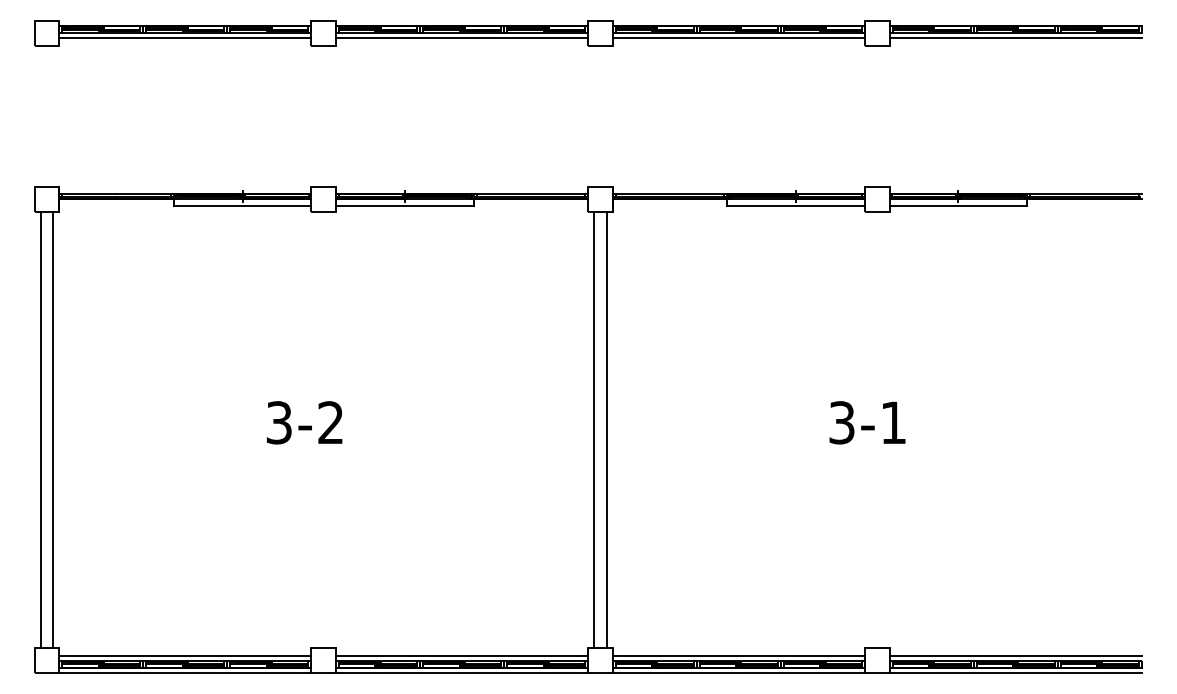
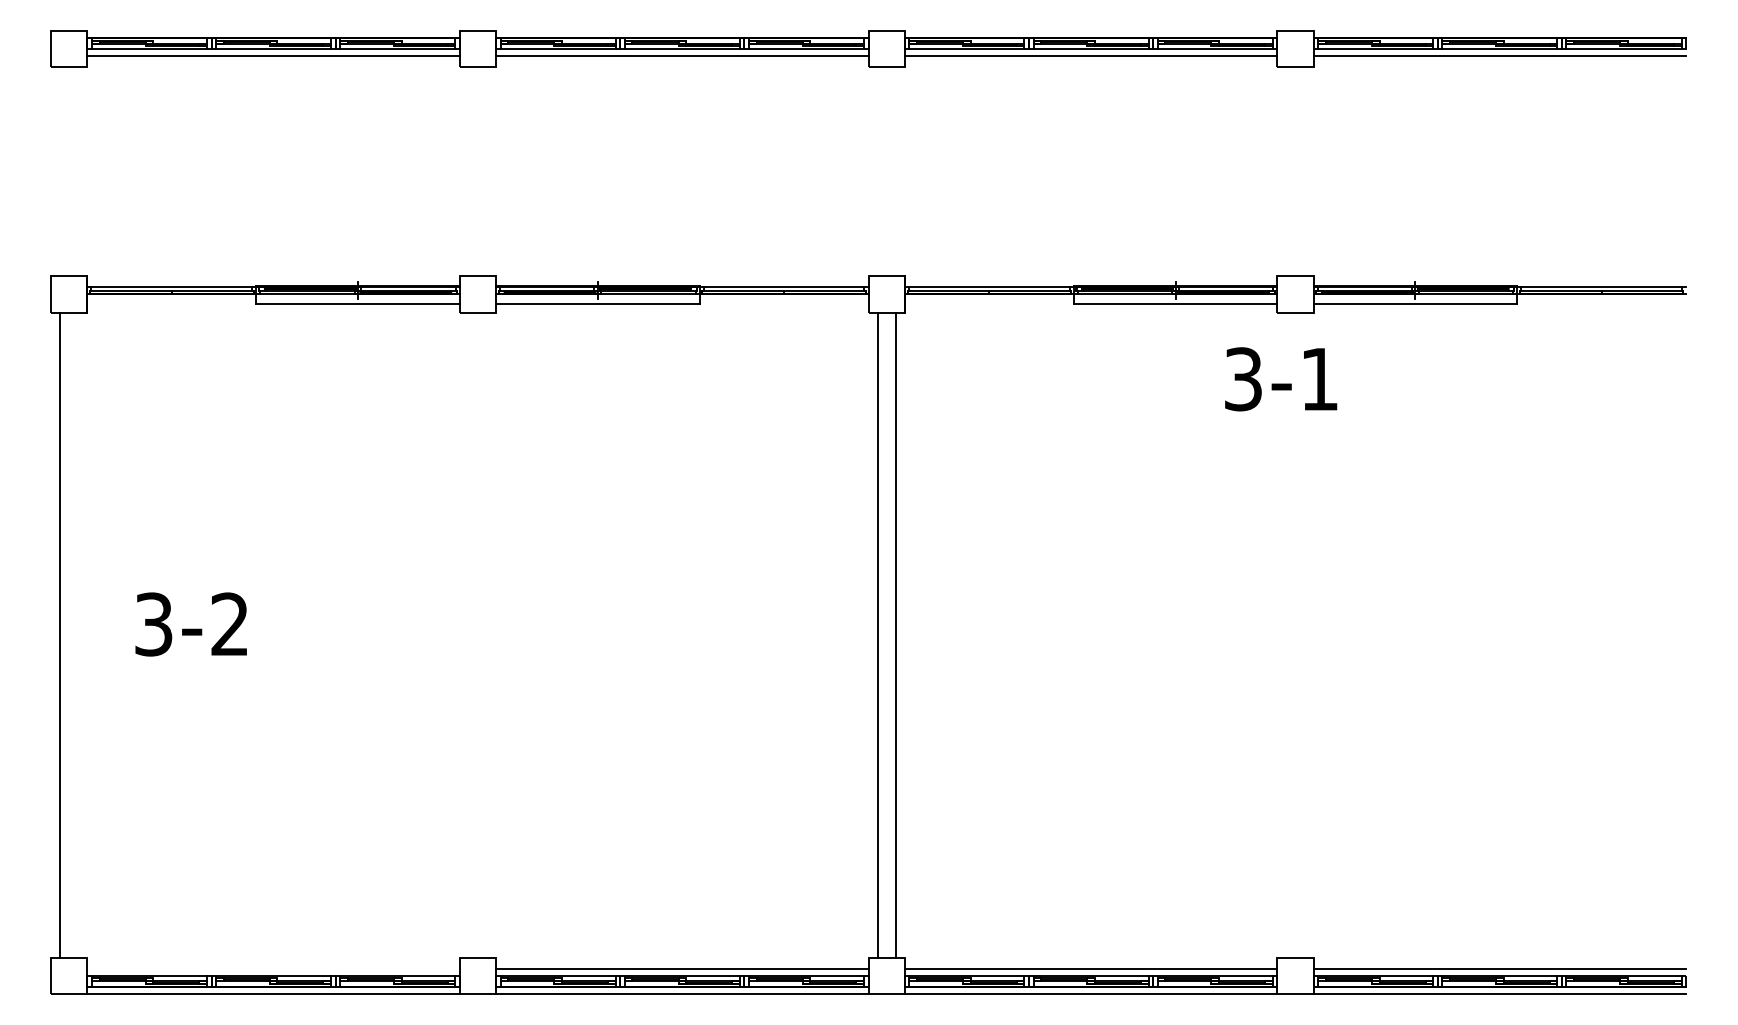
text: (304, 422) -> (191, 624), moved
text: (867, 422) -> (1281, 378), moved
line: (53, 429) -> (78, 634), removed
line: (185, 655) -> (273, 968), removed

